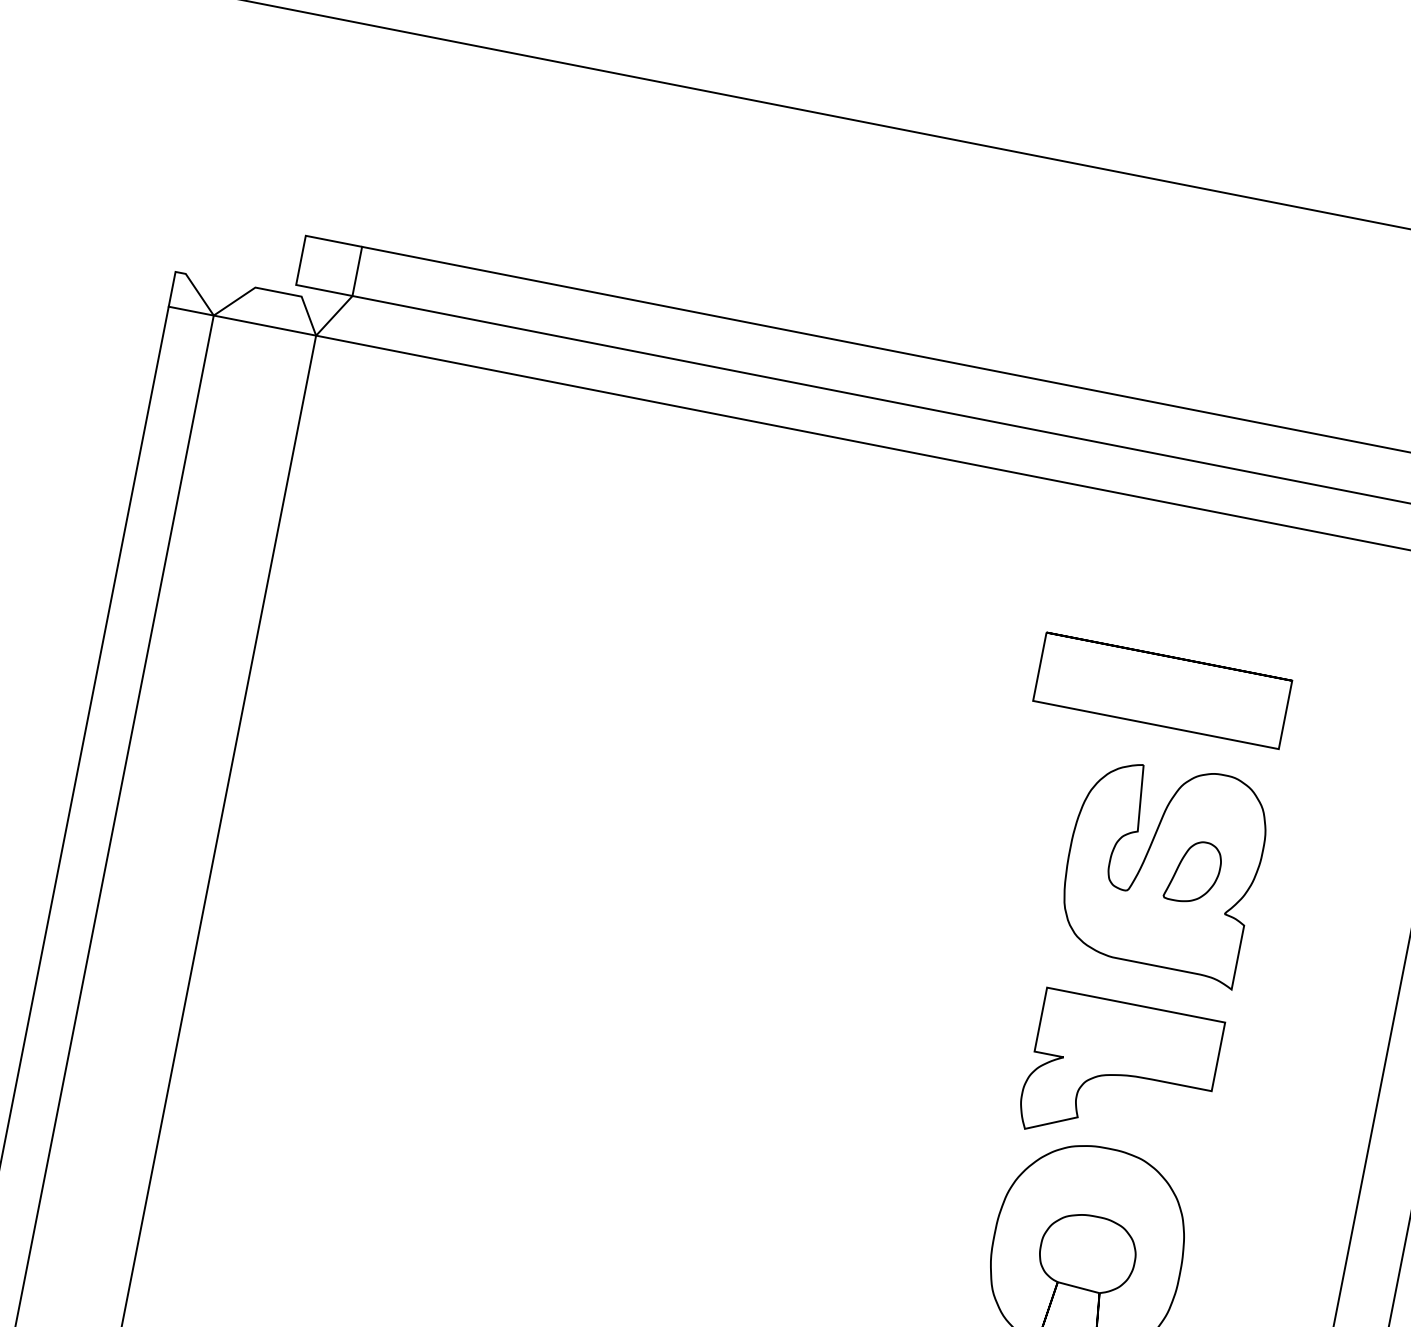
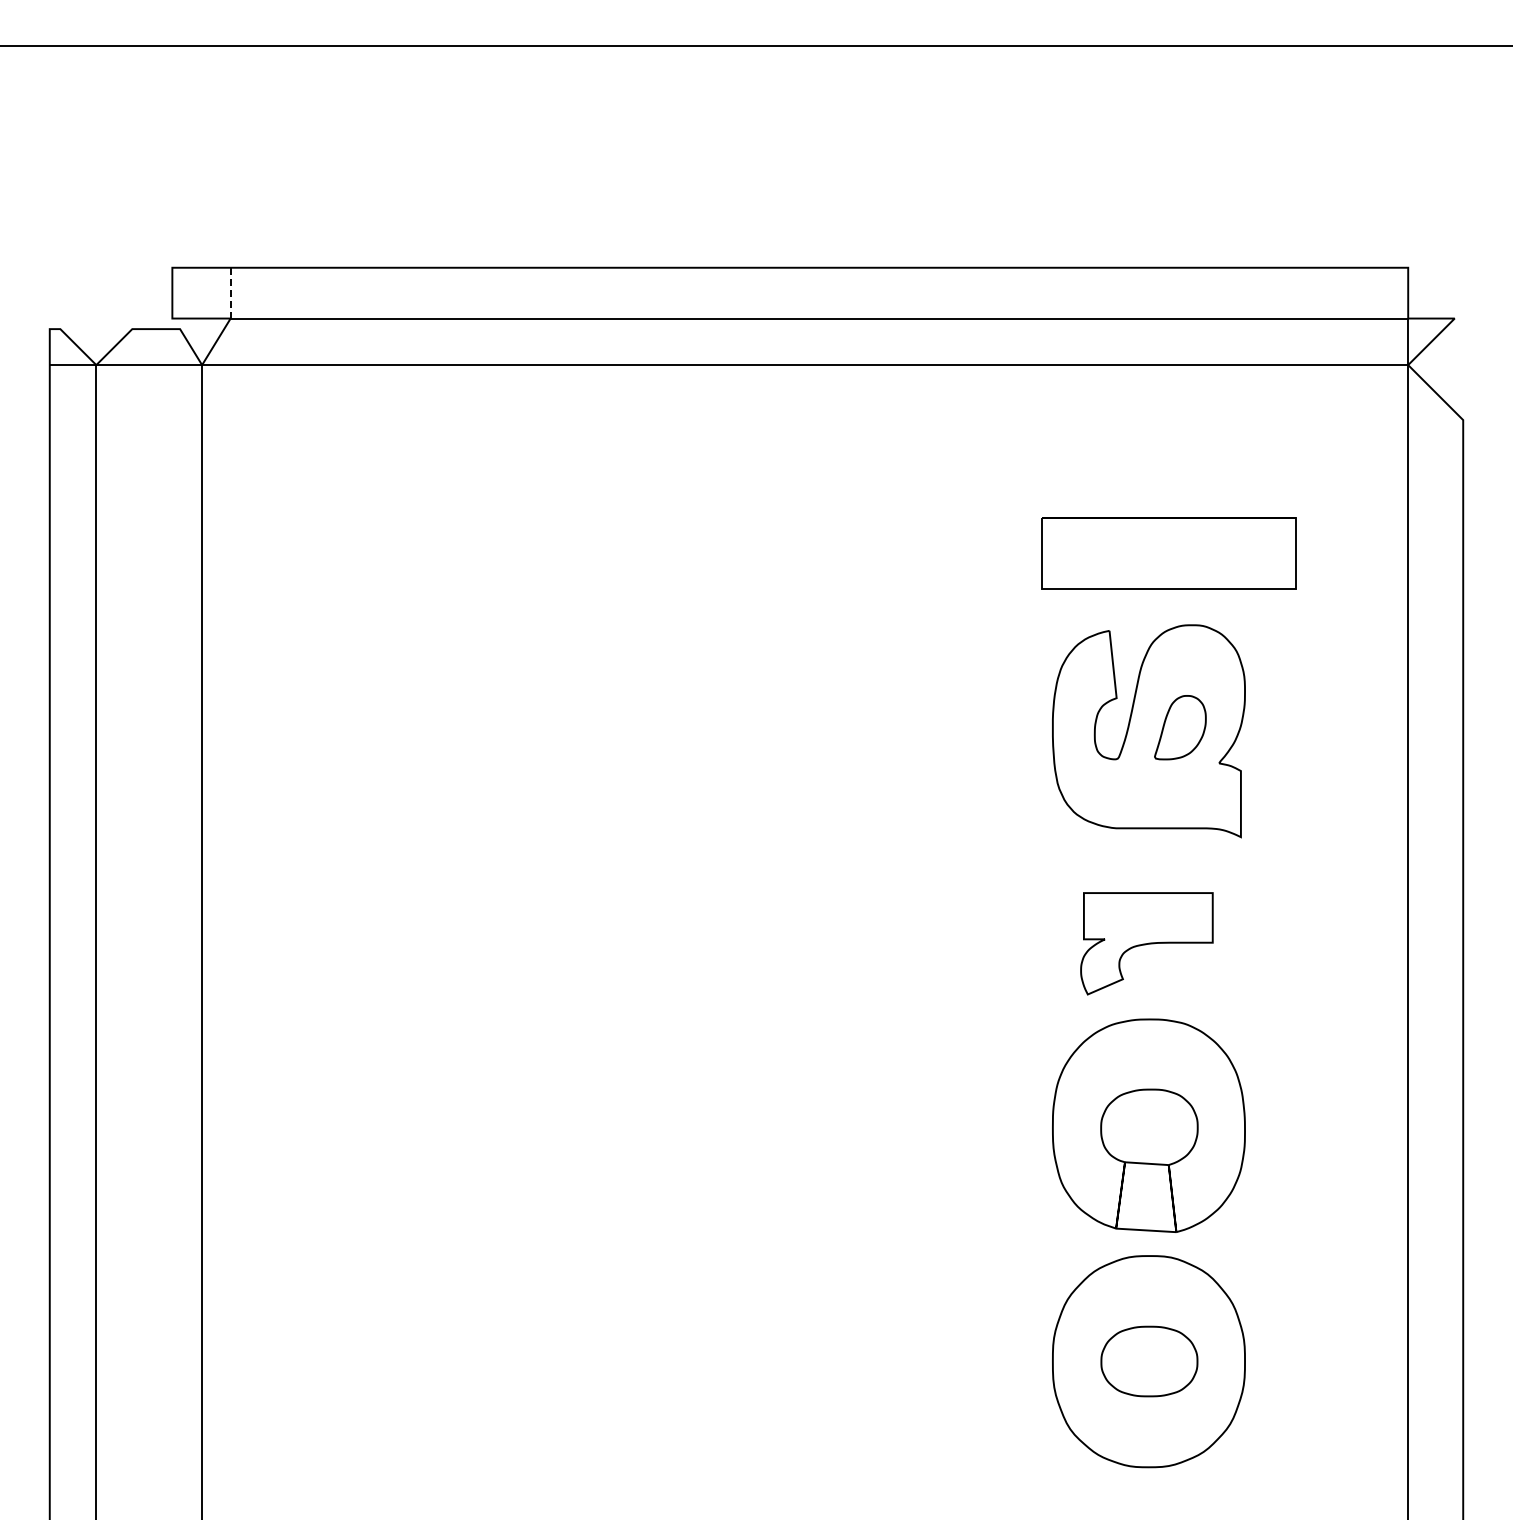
line: (357, 271) -> (230, 293), solid -> dashed
part: (1162, 690) -> (1168, 553), moved
part: (1120, 1074) -> (1146, 943), size x0.7

